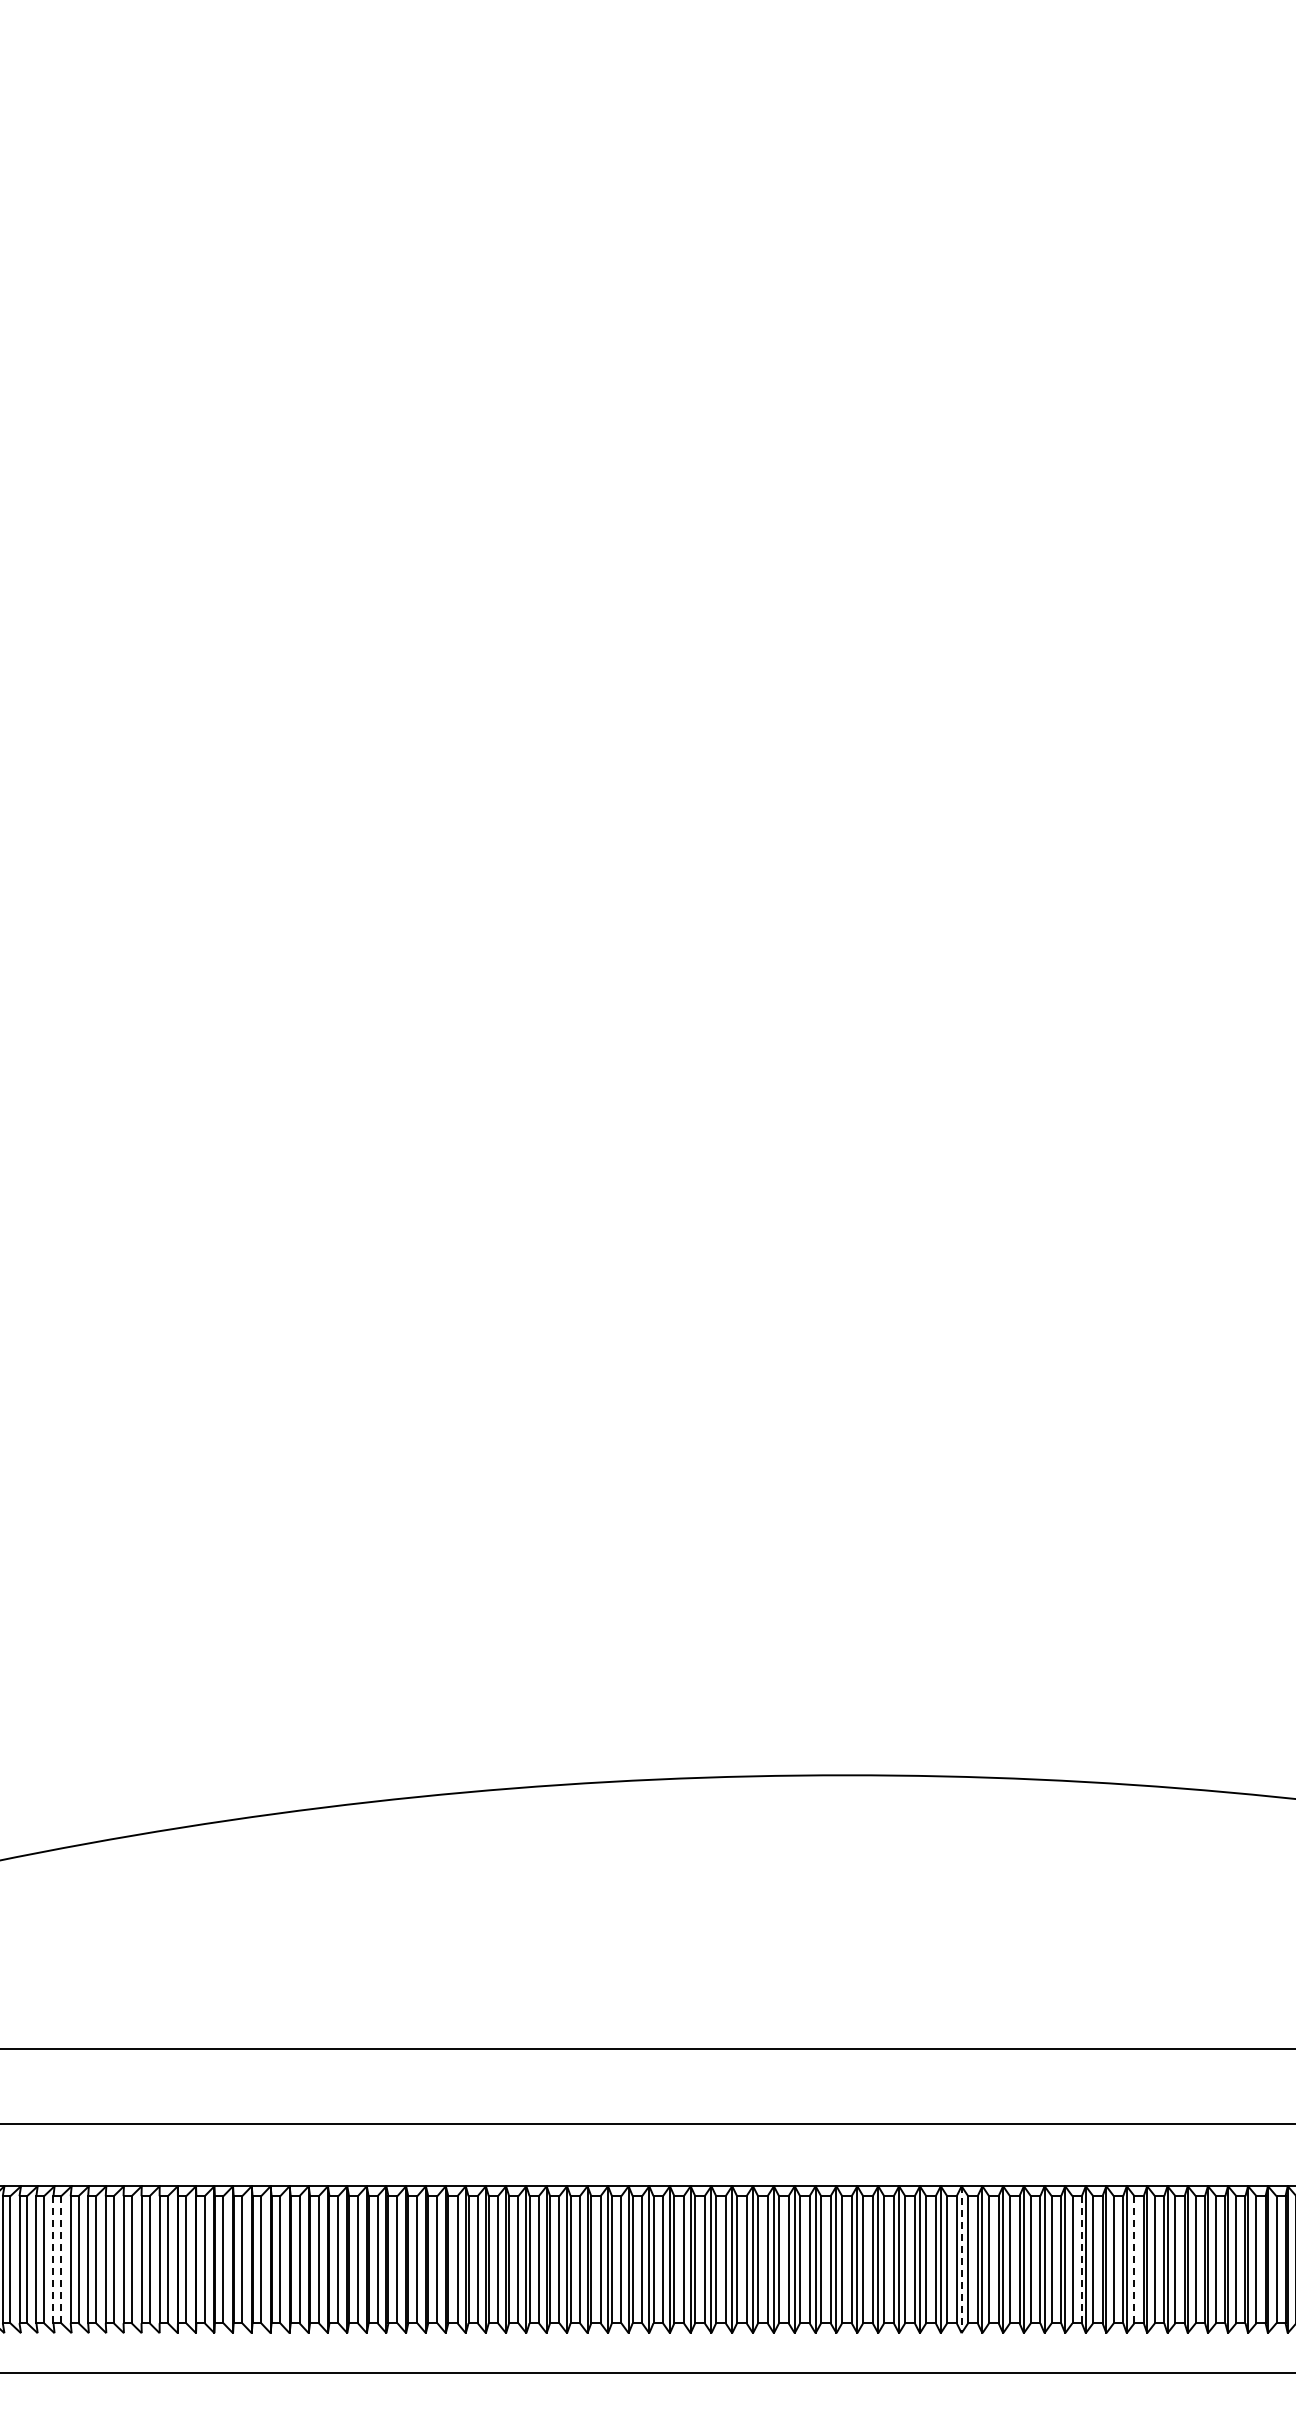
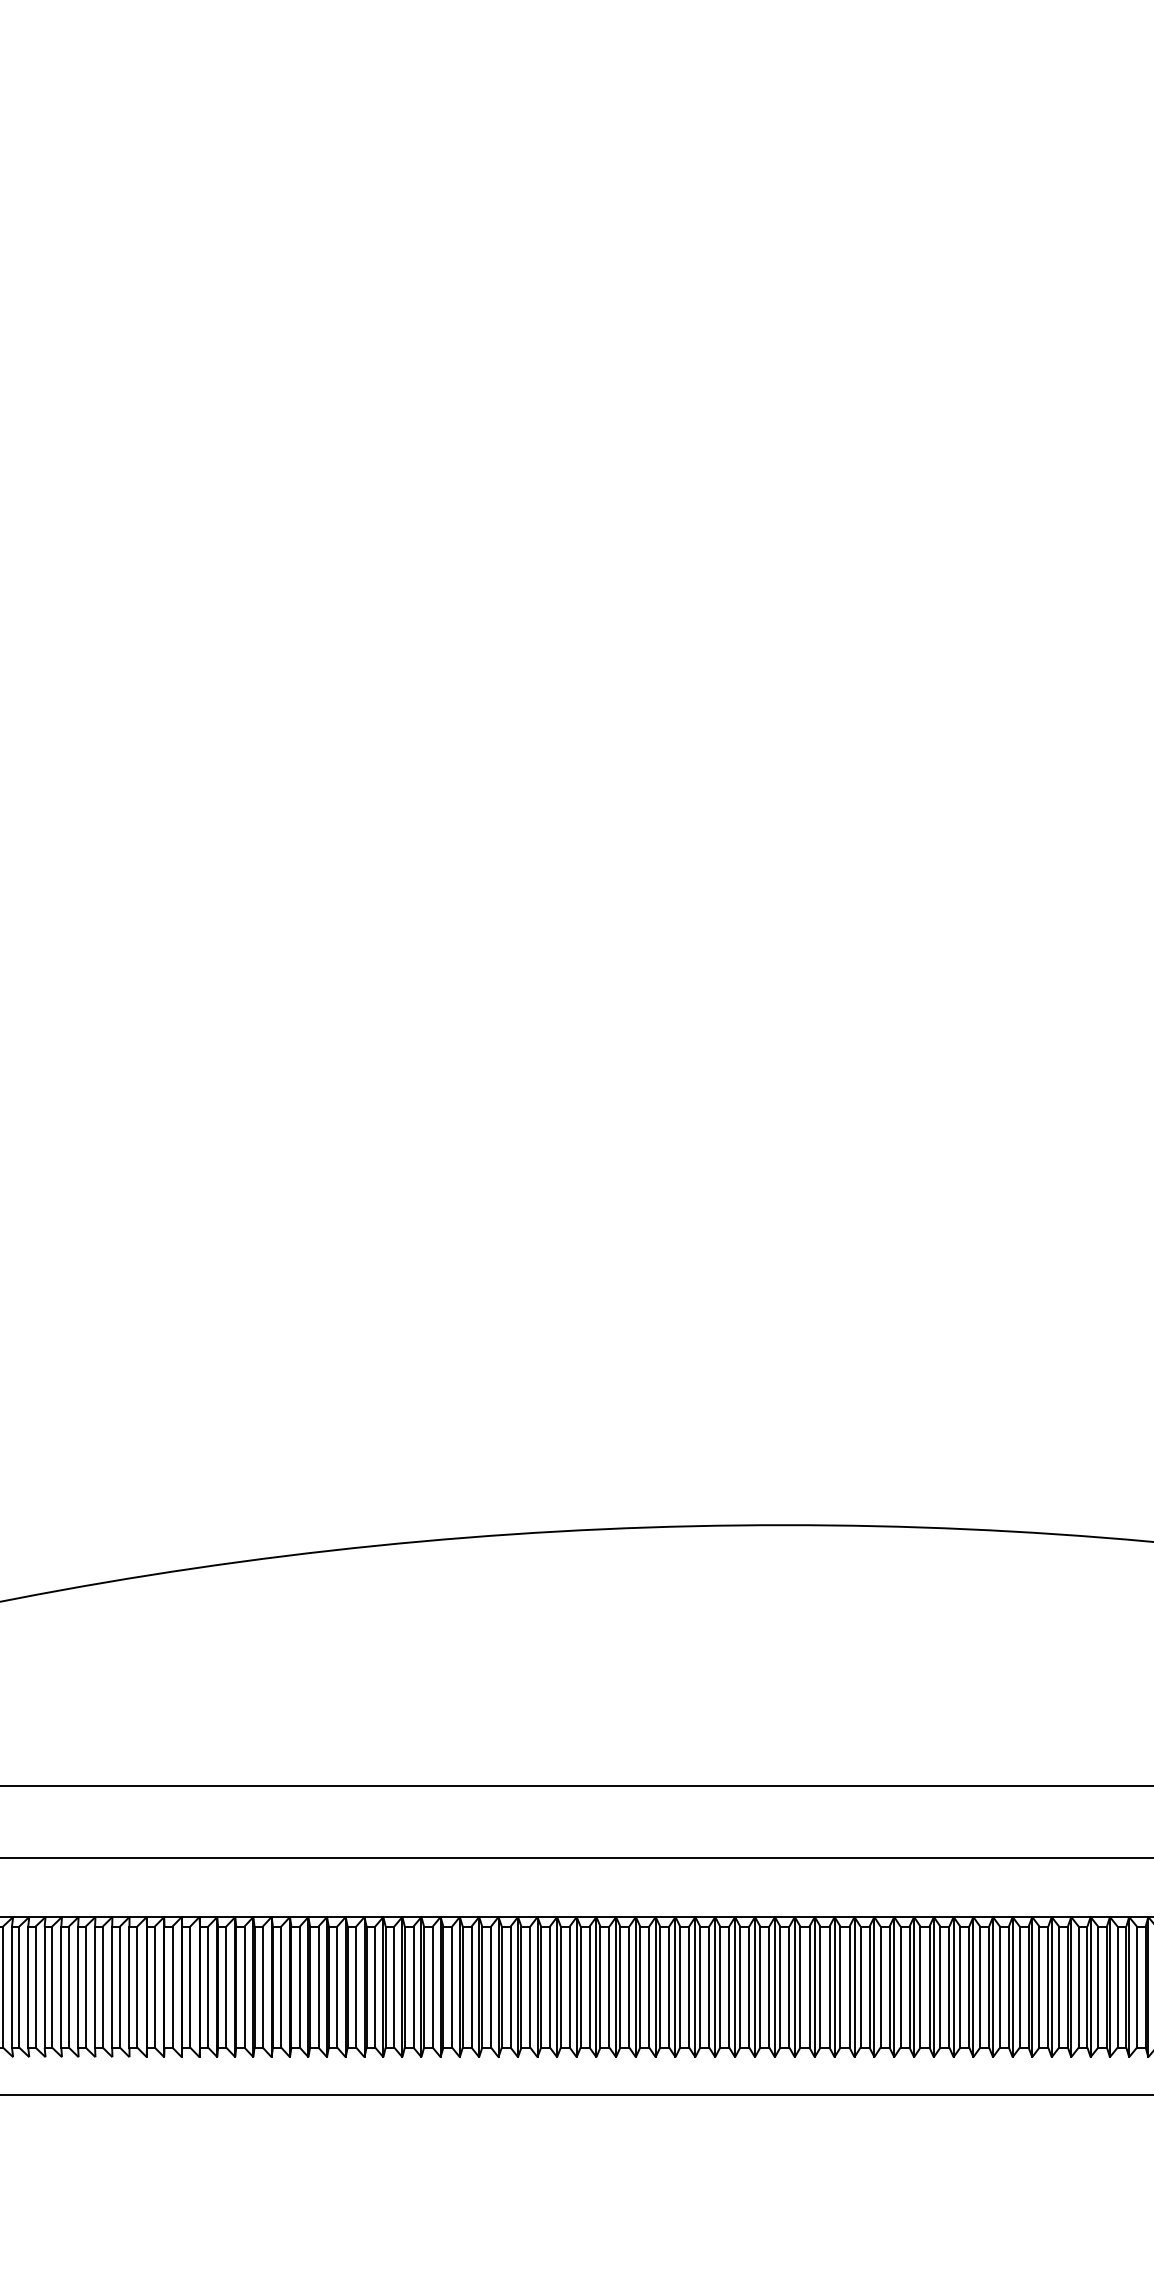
line: (53, 2259) -> (28, 1986), dashed -> solid
line: (61, 2259) -> (35, 1986), dashed -> solid
line: (1081, 2259) -> (1008, 1986), dashed -> solid
line: (1134, 2259) -> (1059, 1986), dashed -> solid
line: (961, 2260) -> (894, 1987), dashed -> solid

